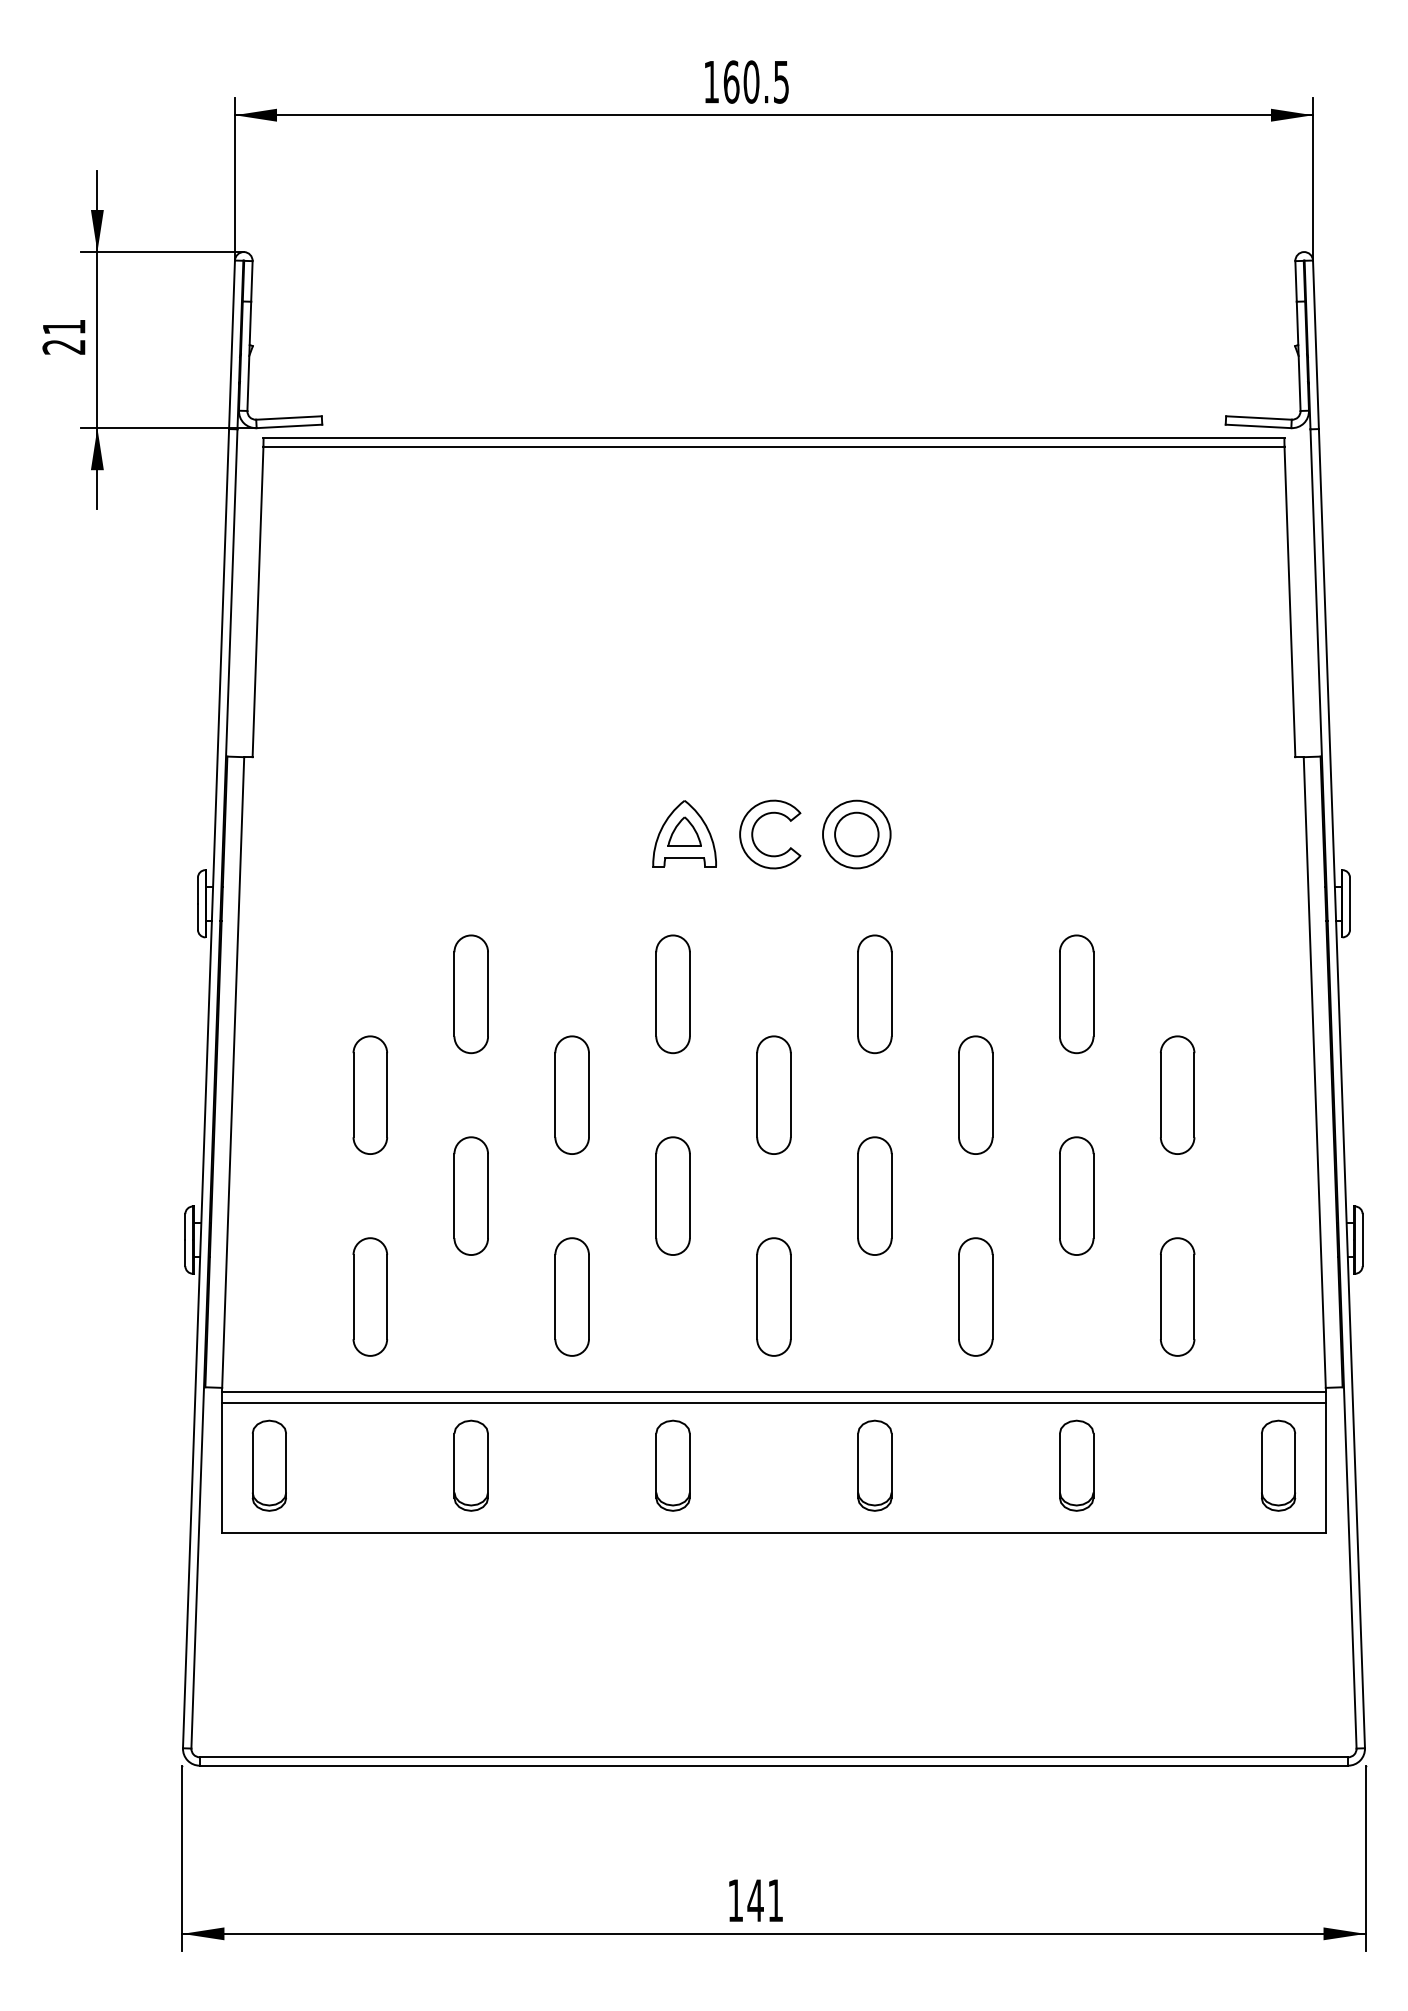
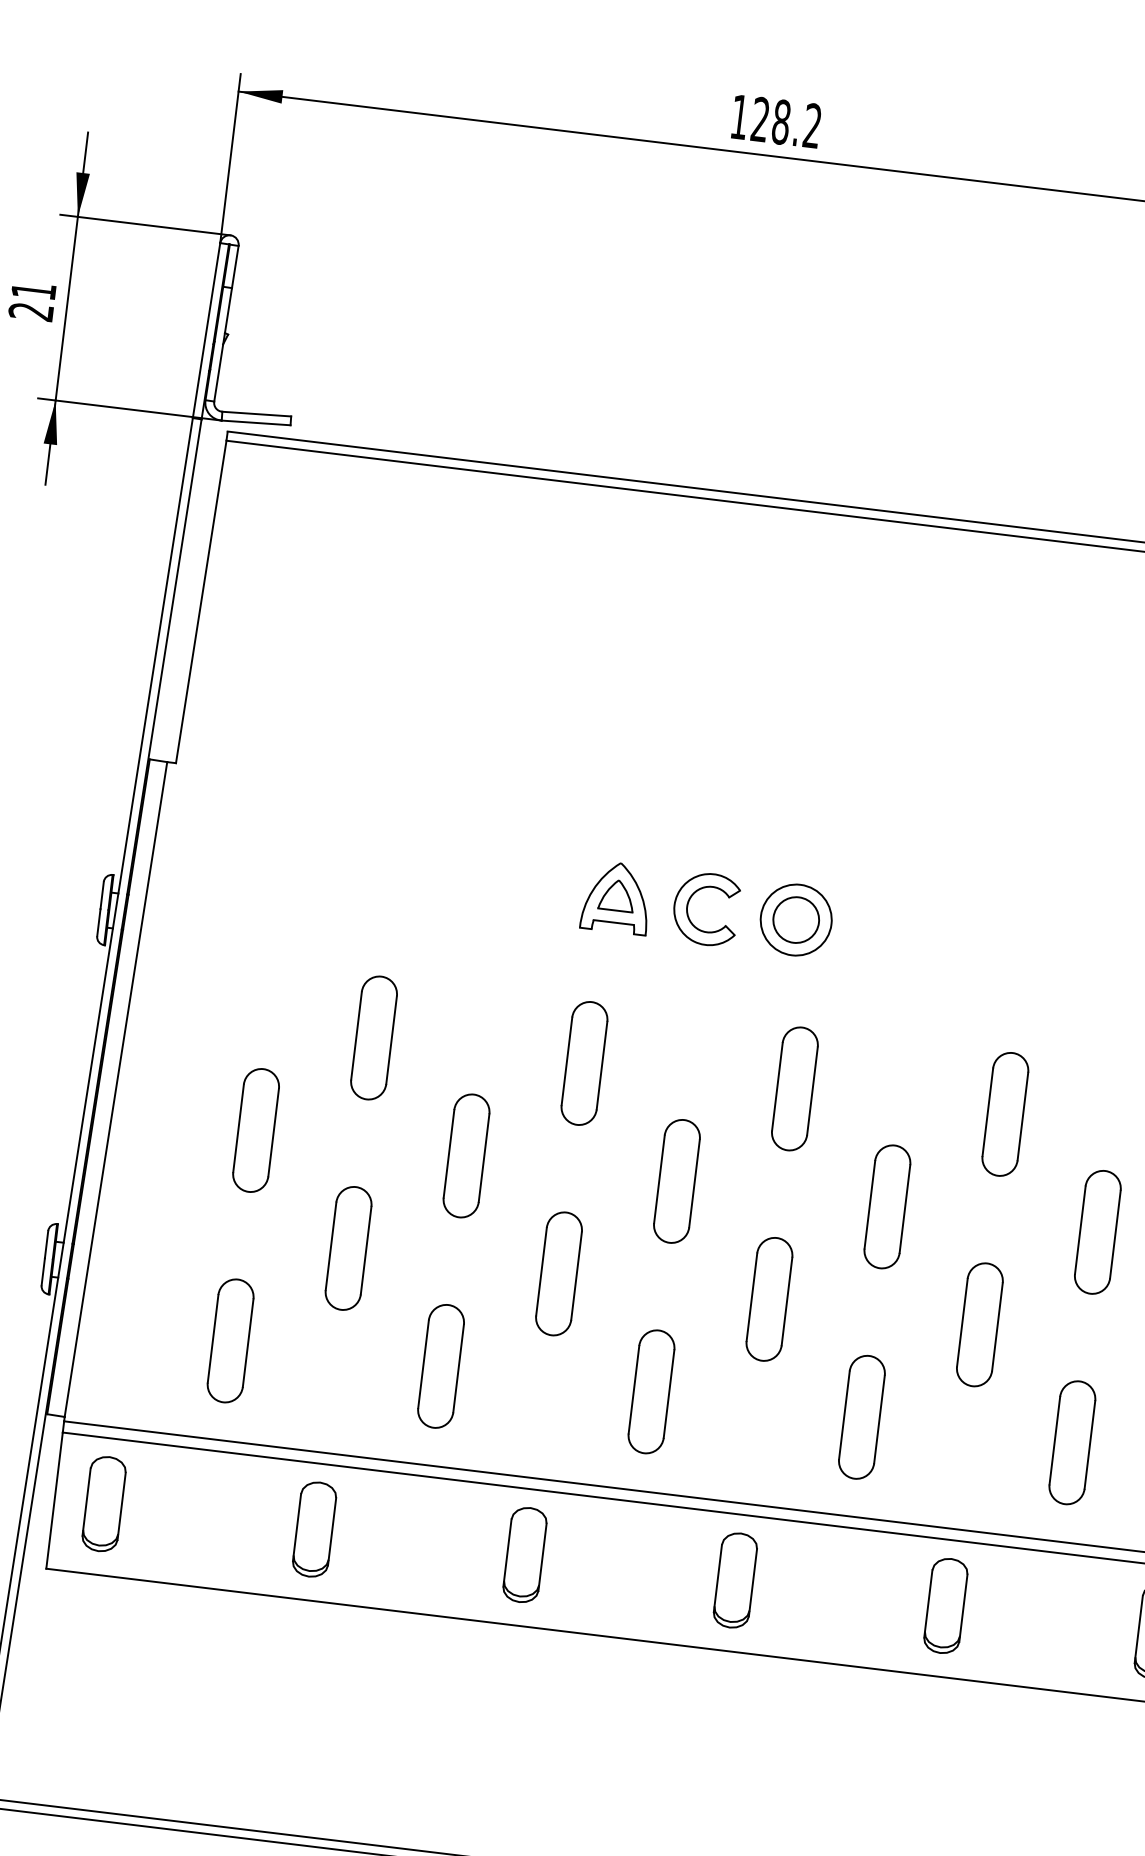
text: (755, 81) -> (785, 122), 160.5 -> 128.2

